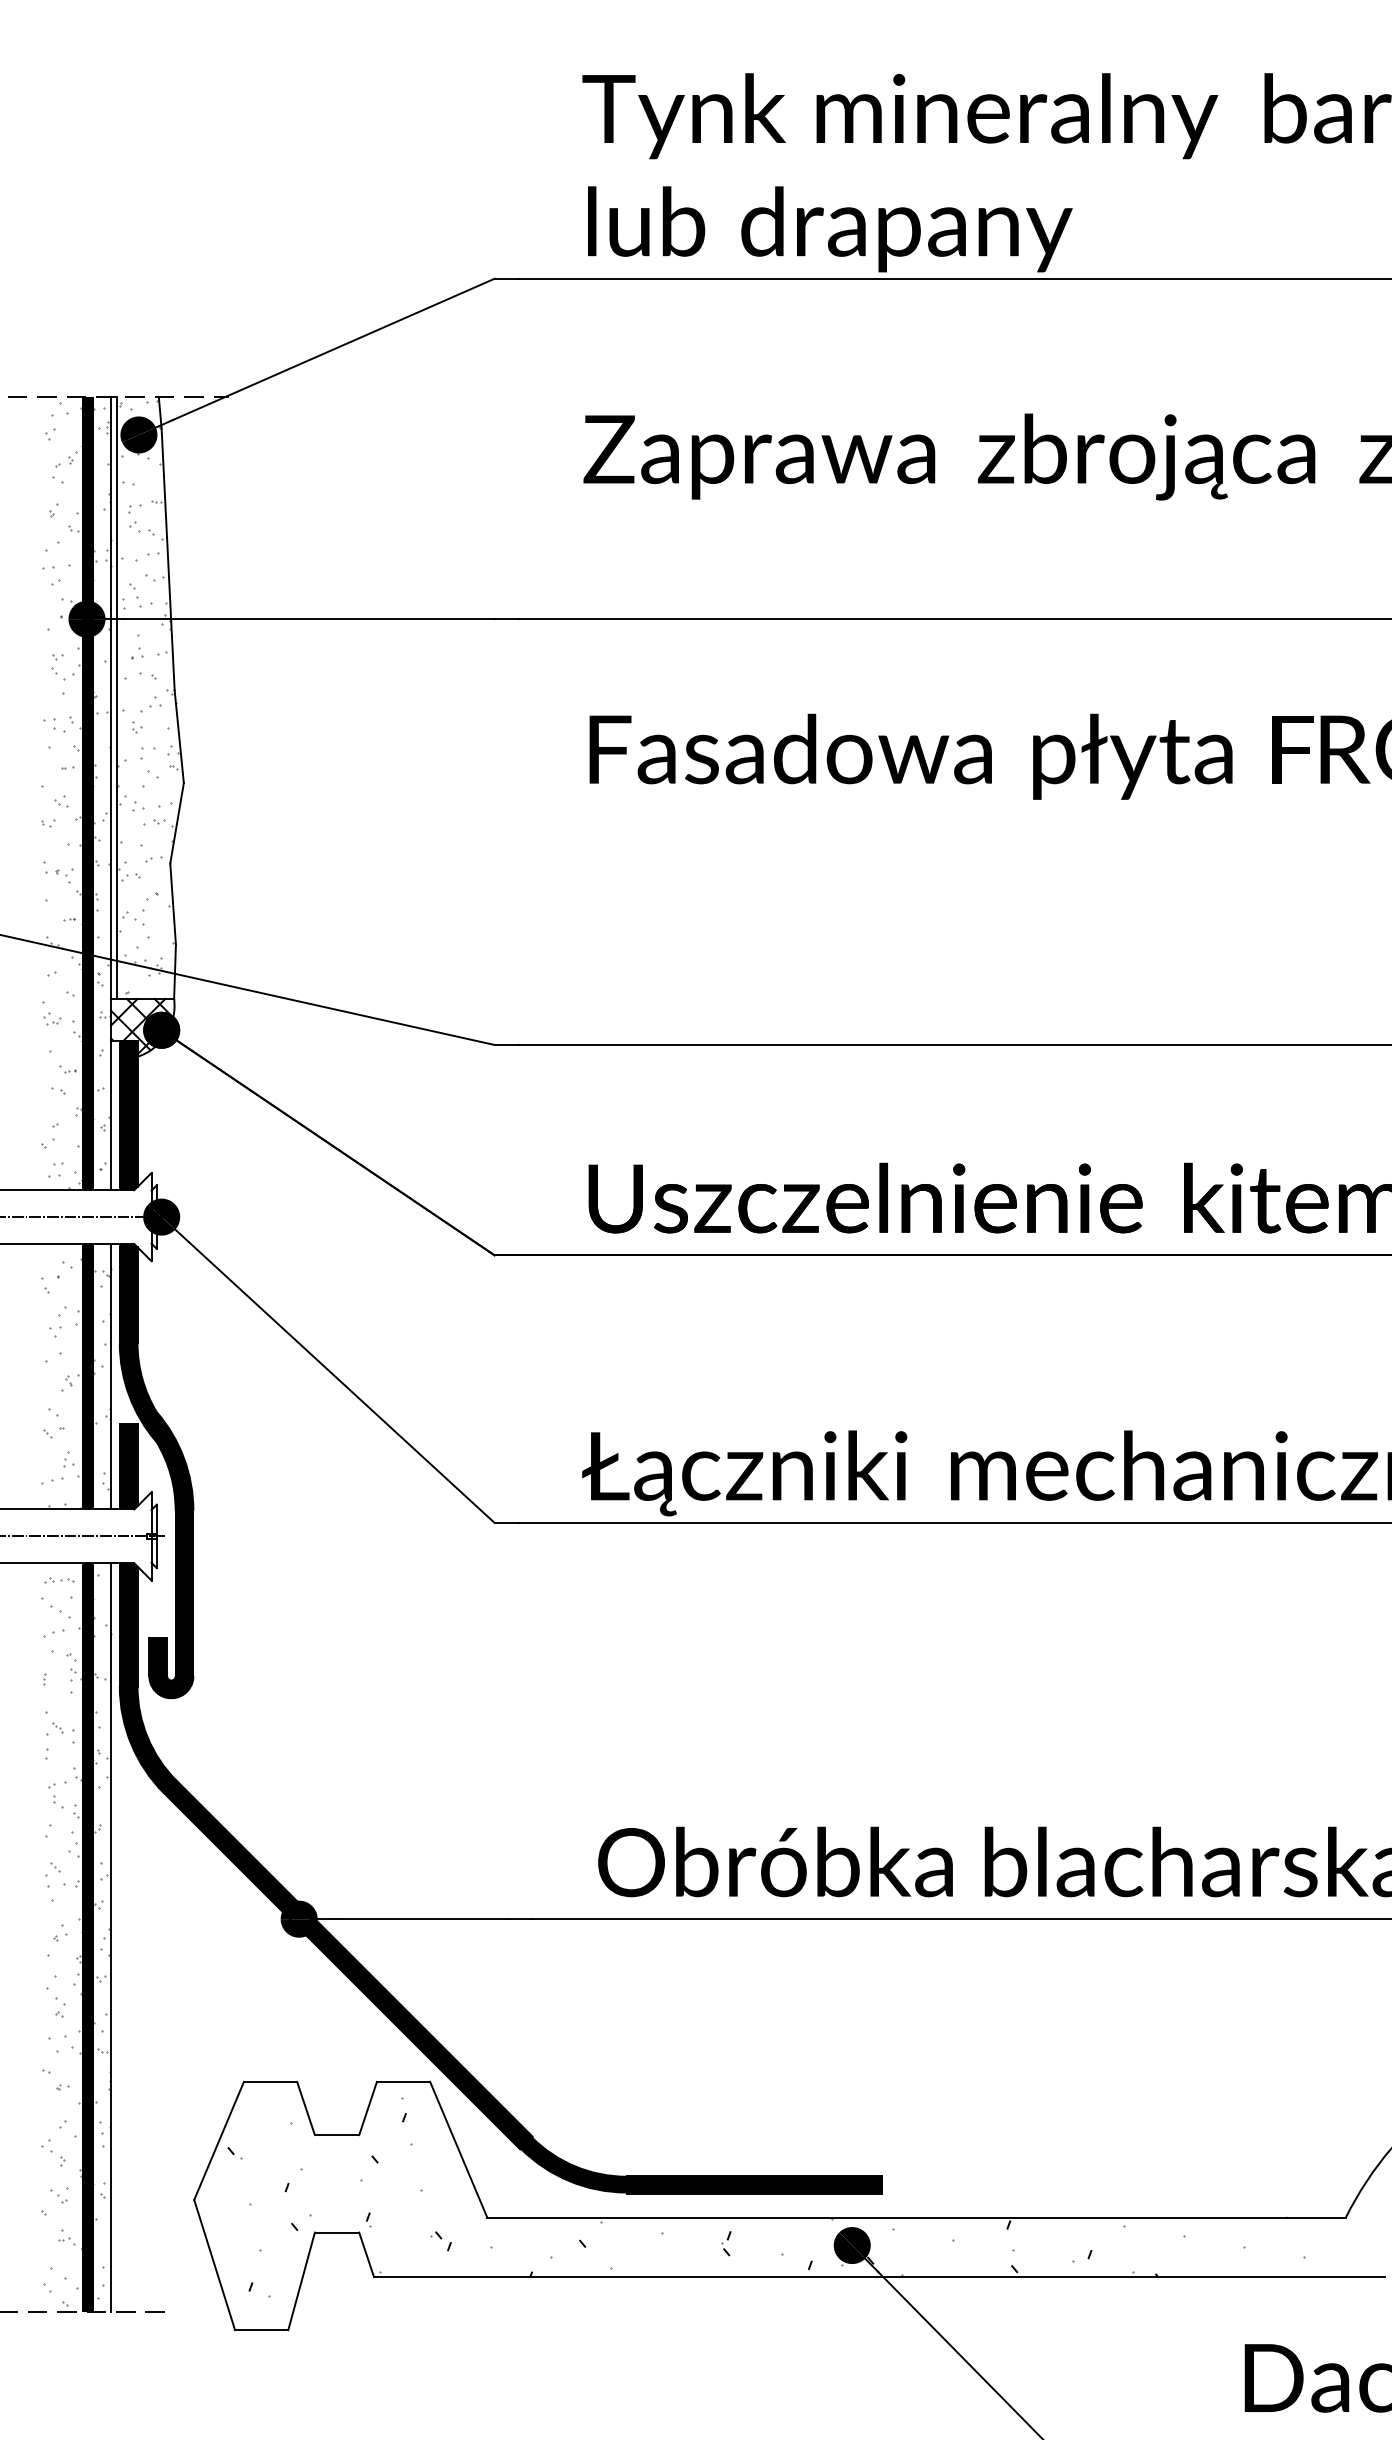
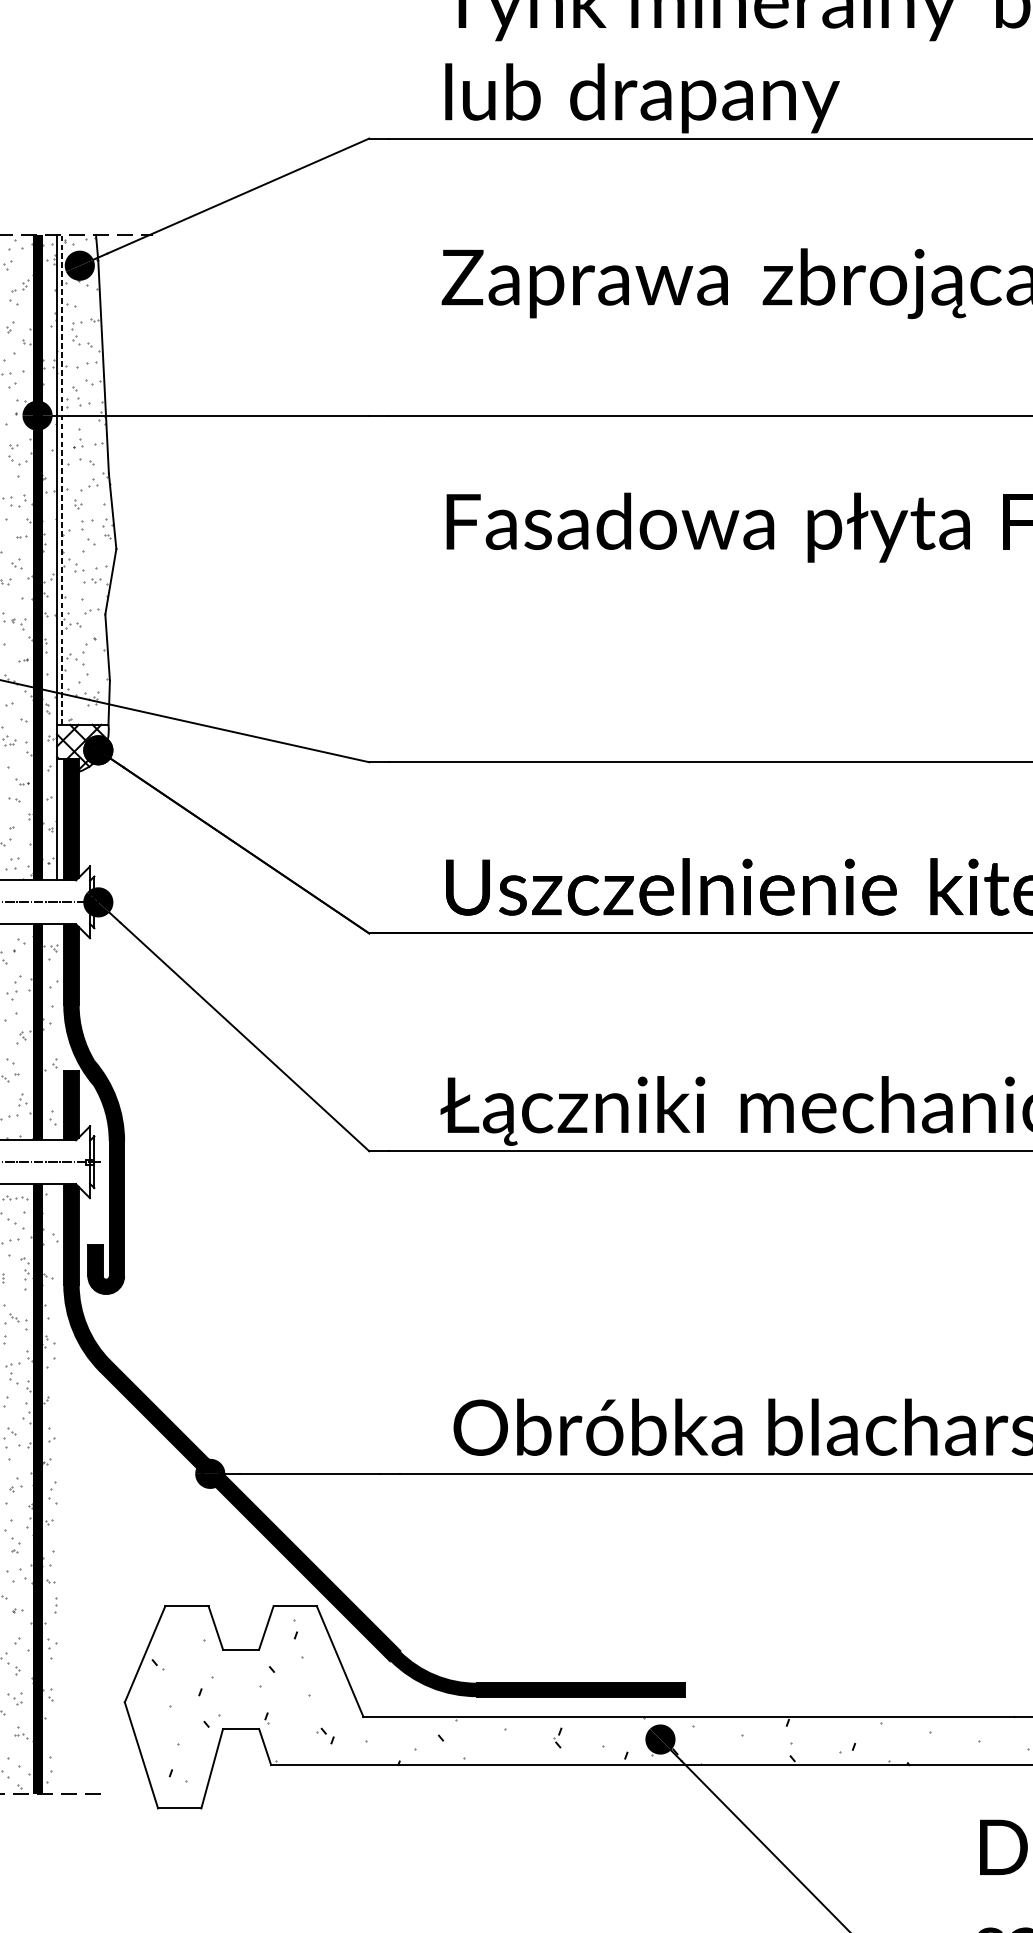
line: (117, 698) -> (62, 480), solid -> dashed
line: (110, 1376) -> (56, 1032), removed
line: (110, 1937) -> (56, 1488), removed

